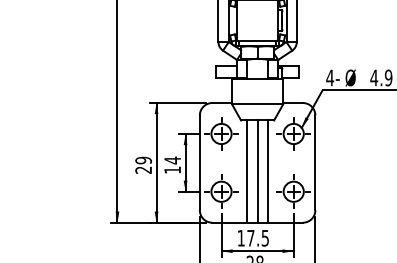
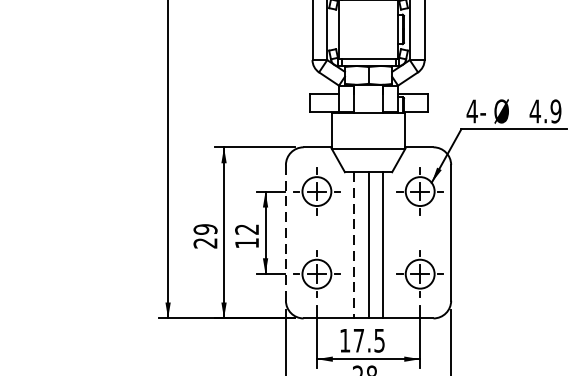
text: (172, 160) -> (246, 229), 14 -> 12
line: (199, 163) -> (285, 233), solid -> dashed
line: (247, 172) -> (354, 246), solid -> dashed

